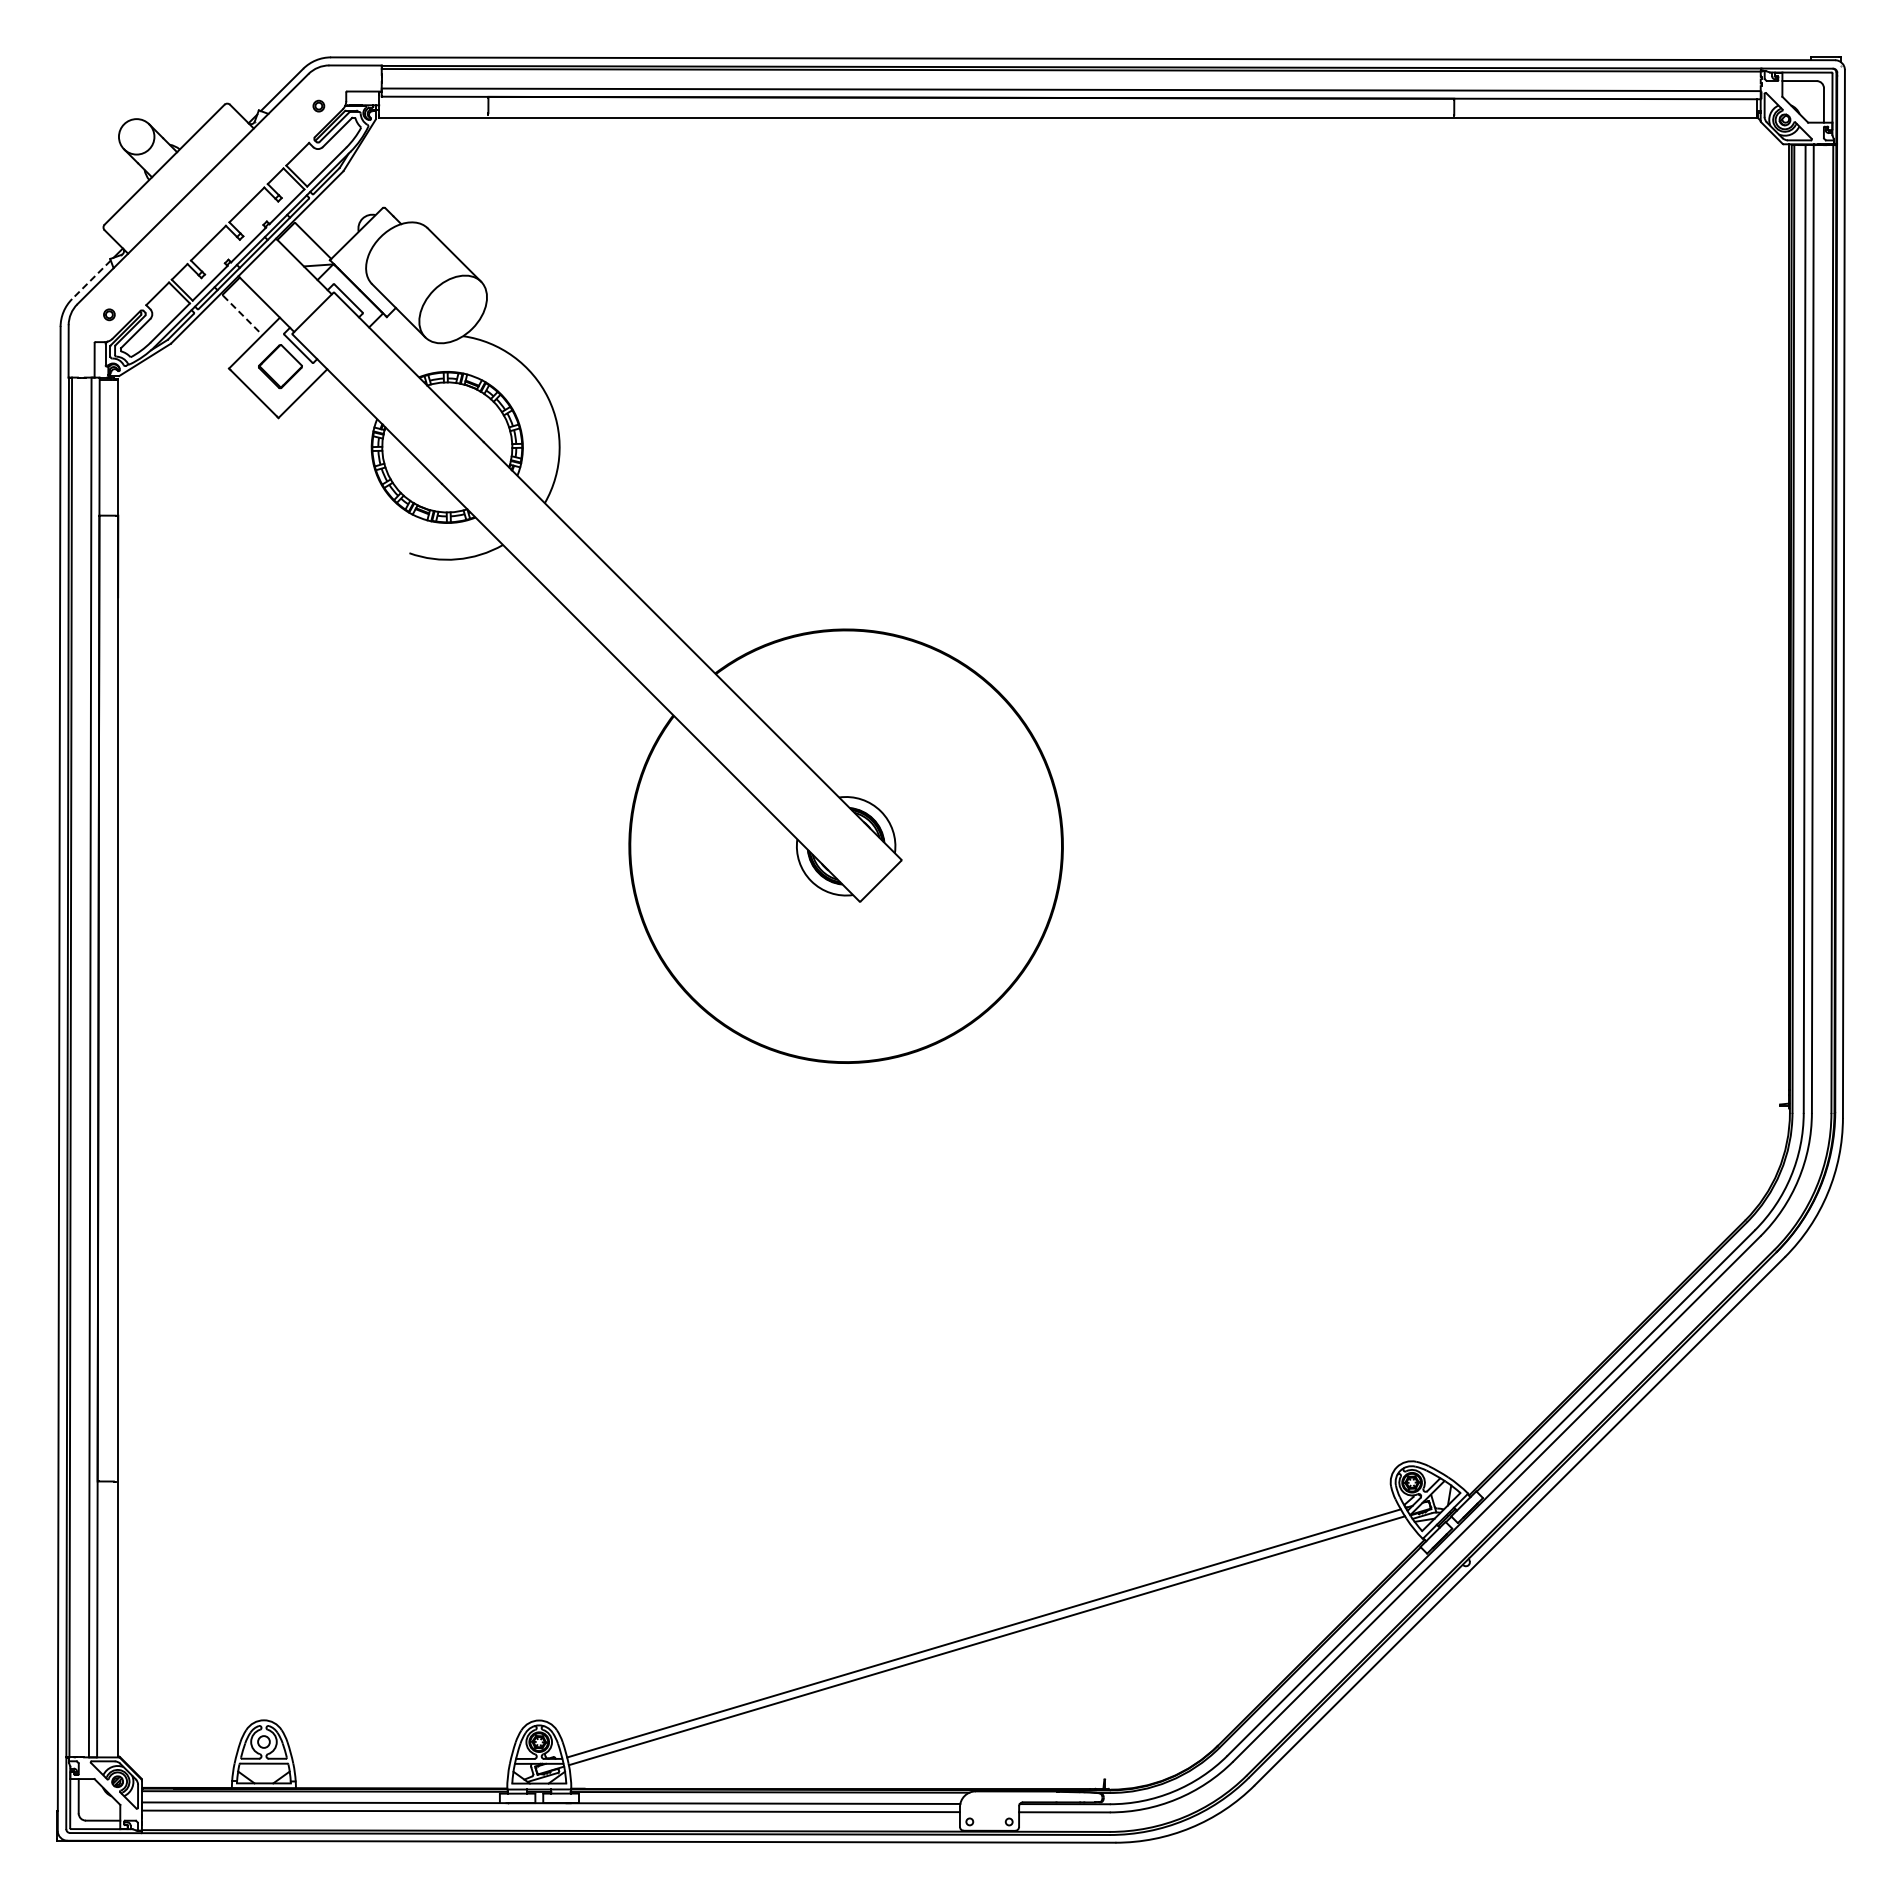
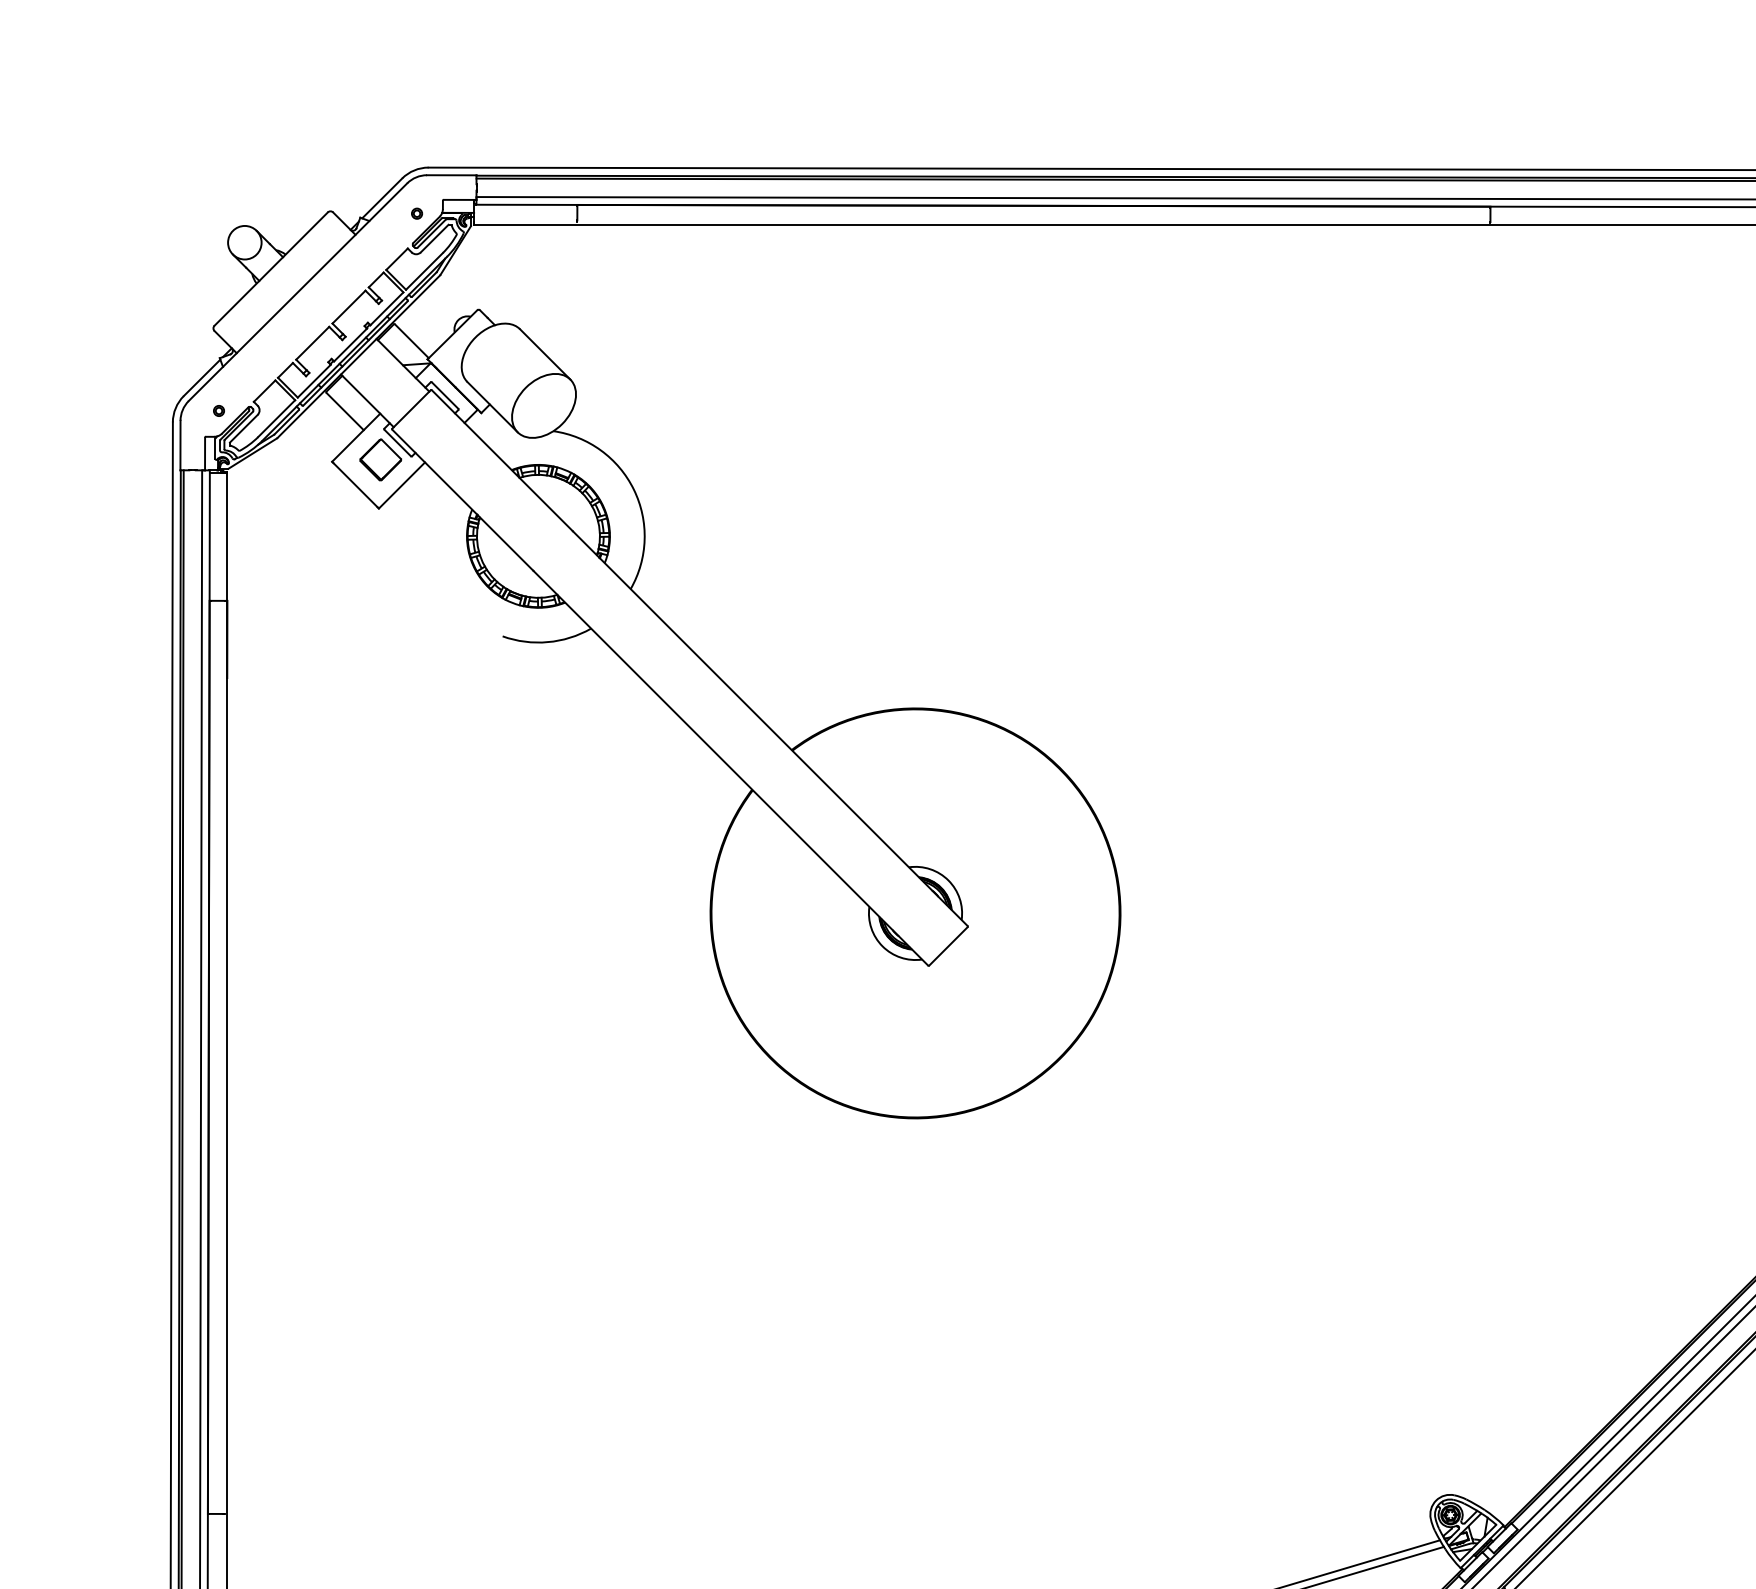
line: (91, 280) -> (202, 378), dashed -> solid
line: (242, 315) -> (344, 411), dashed -> solid

